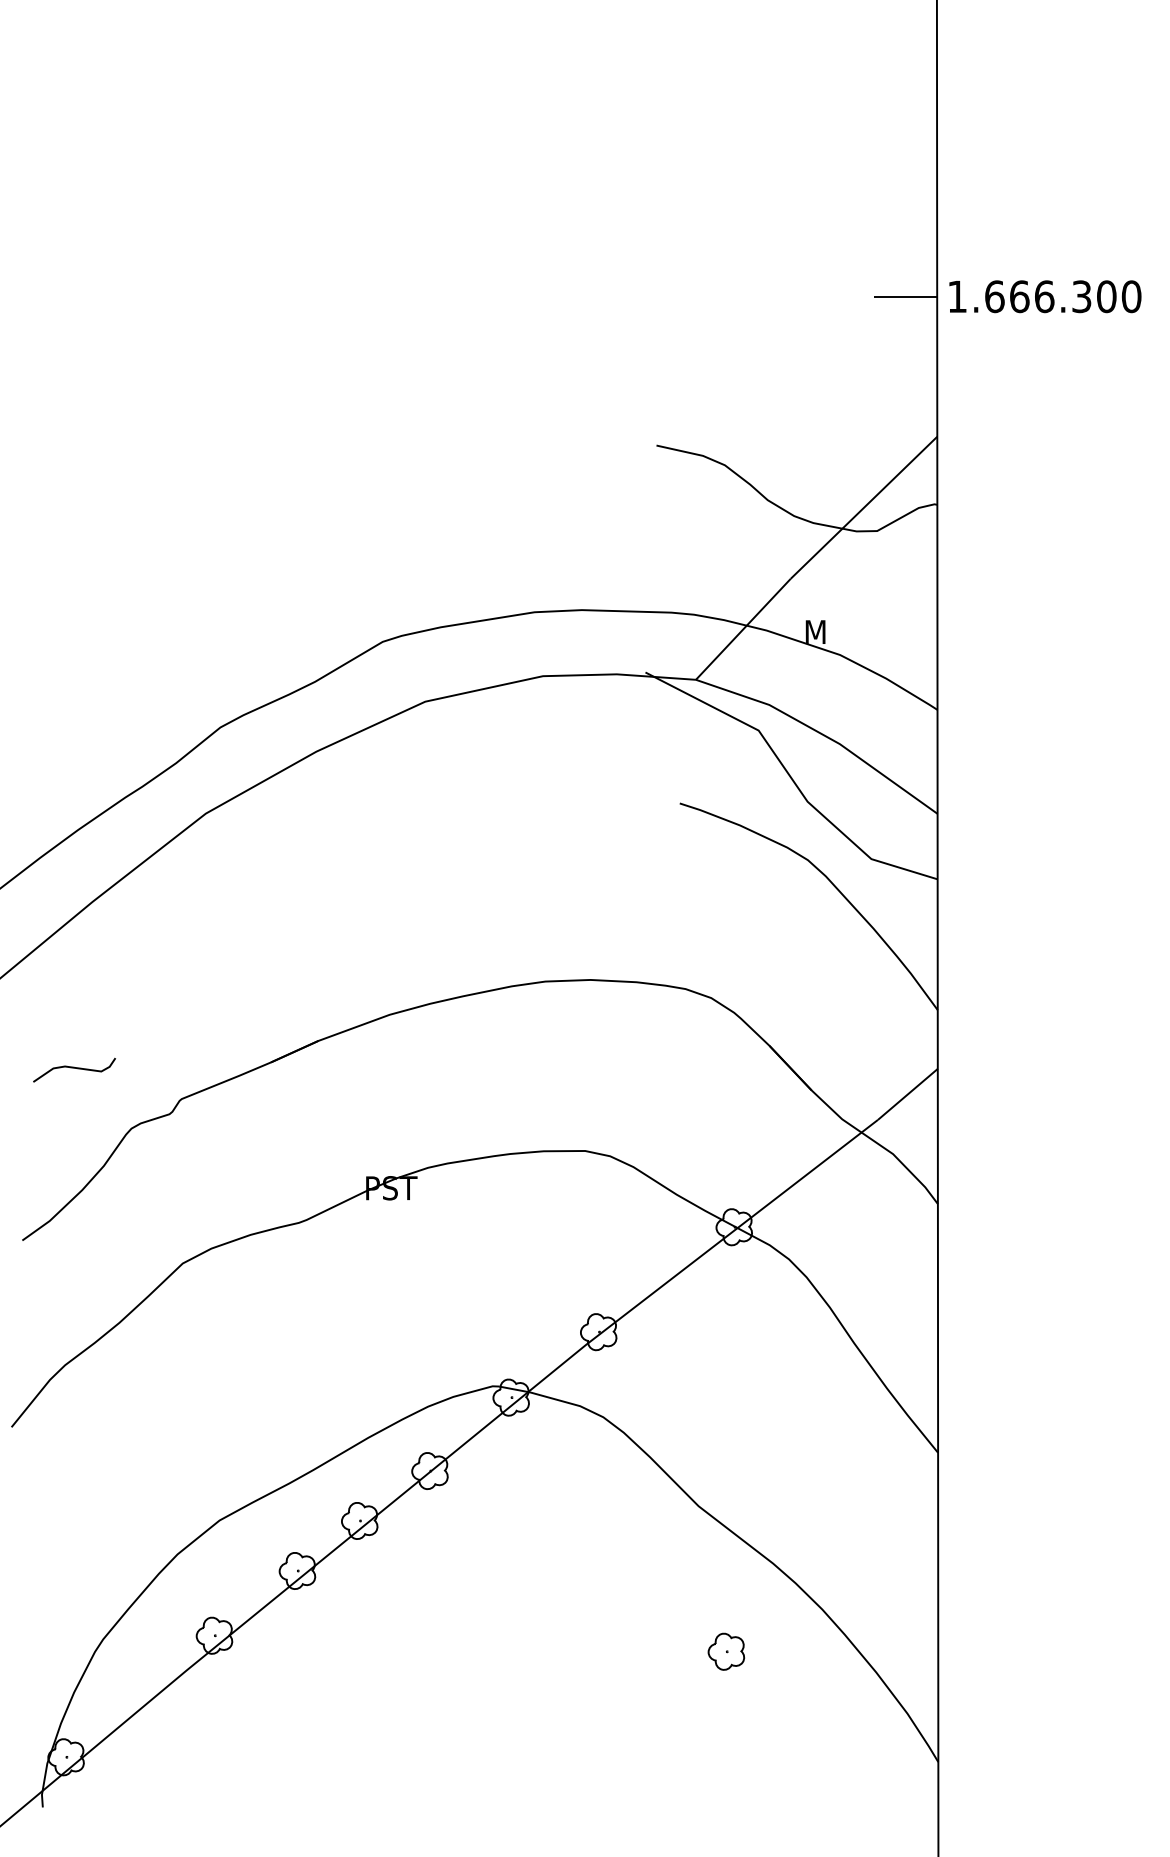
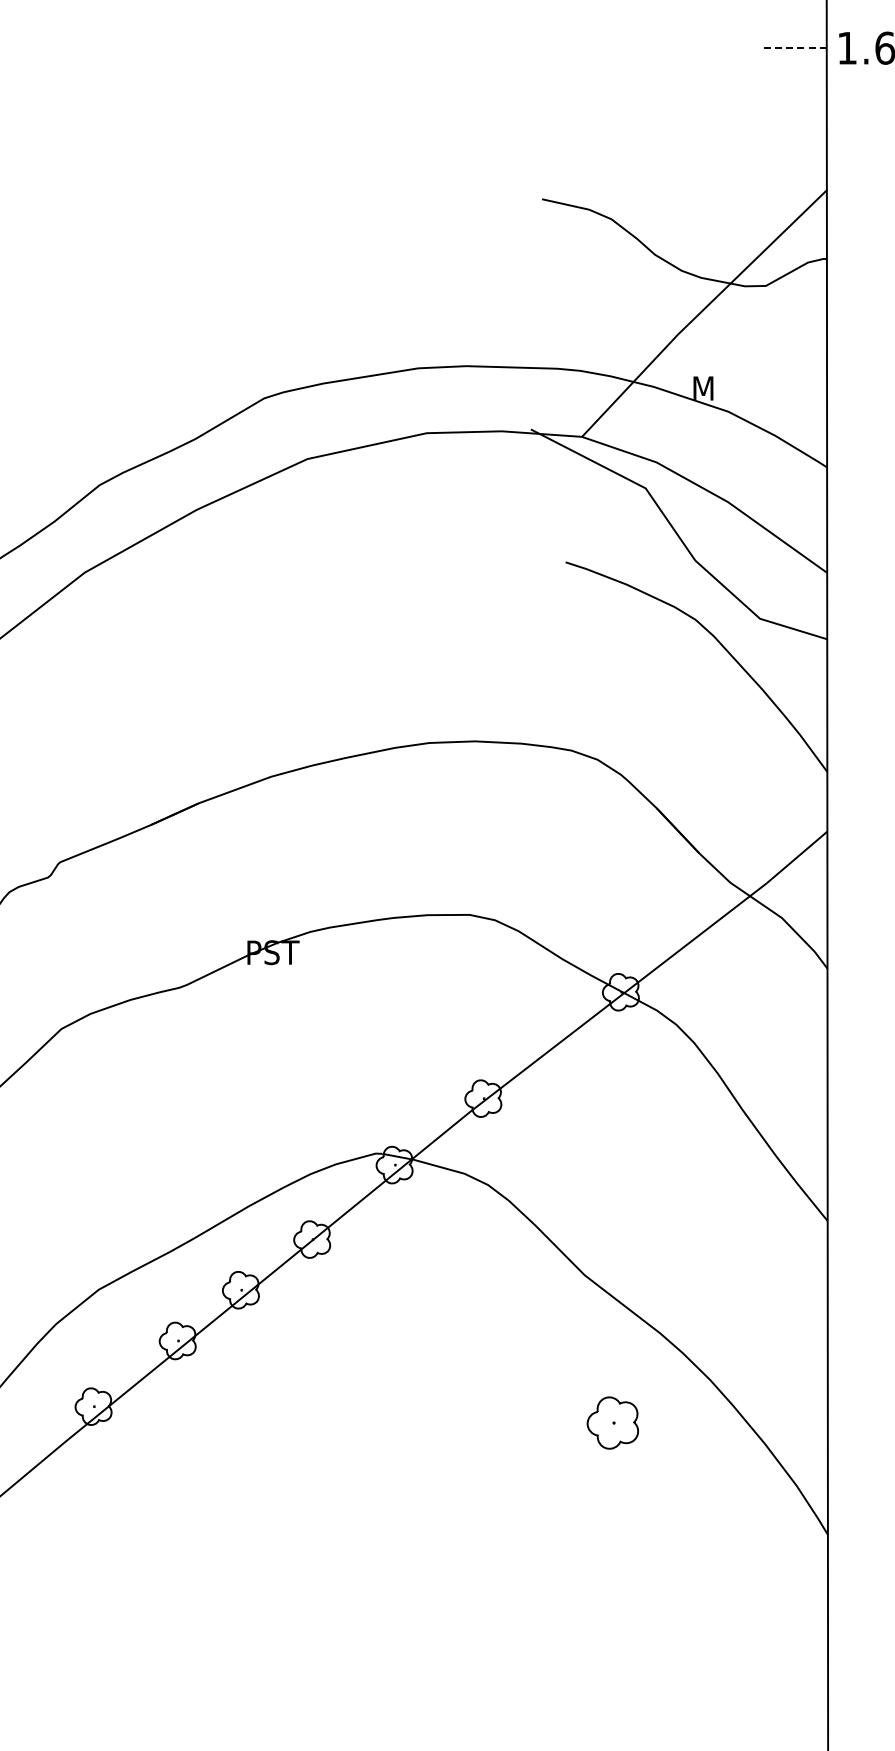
line: (905, 296) -> (794, 48), solid -> dashed
part: (726, 1651) -> (613, 1422), size x1.4

